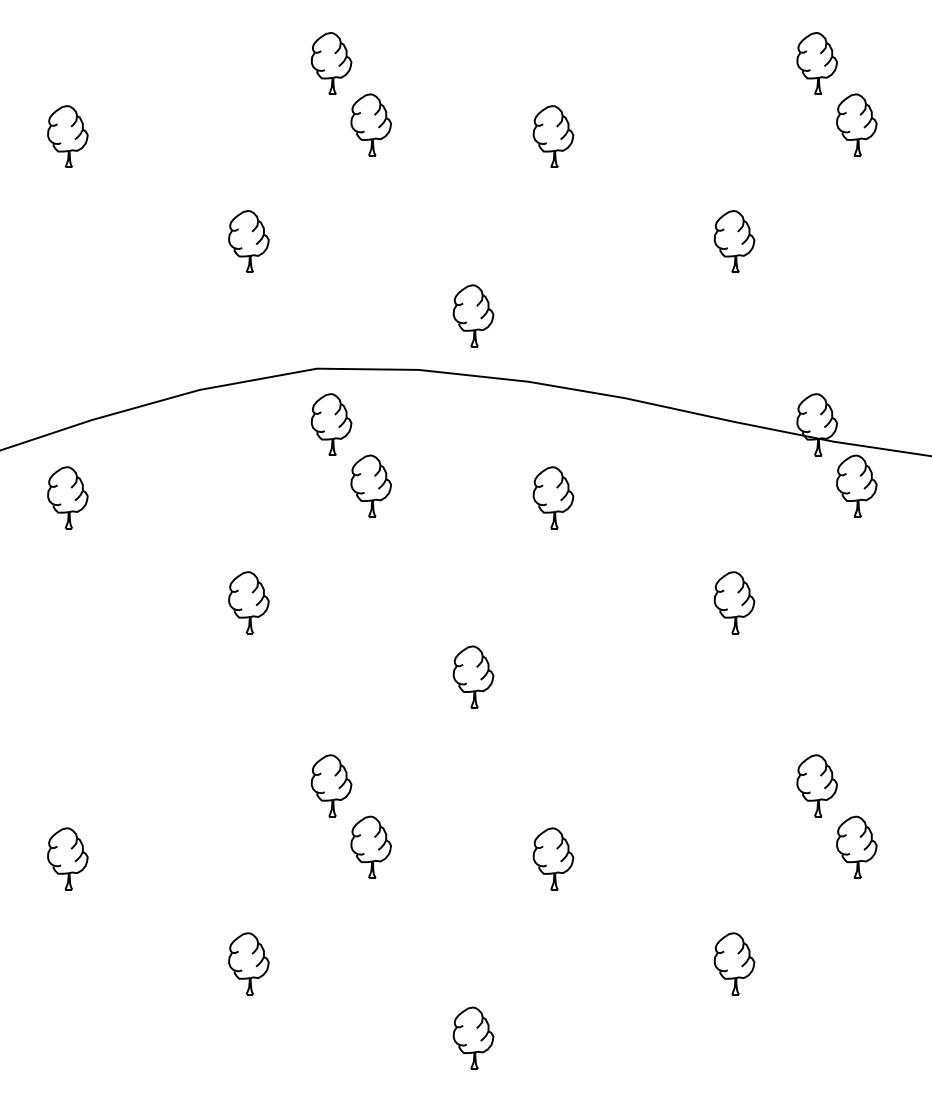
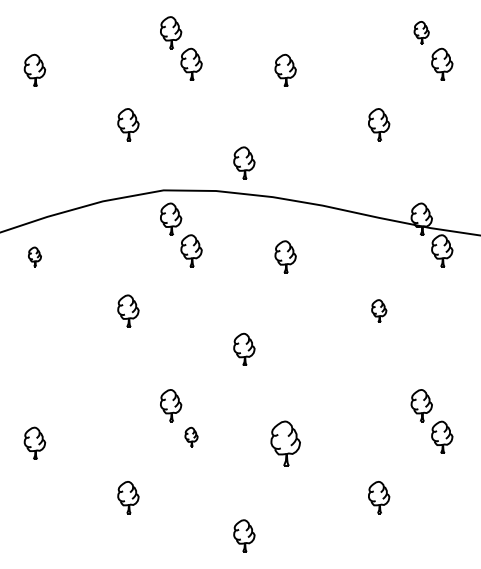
part: (816, 62) -> (421, 32), size x0.7
part: (66, 496) -> (34, 256), size x0.6
part: (735, 601) -> (379, 310), size x0.7
part: (371, 845) -> (191, 436), size x0.6
part: (553, 857) -> (285, 442), size x1.4

